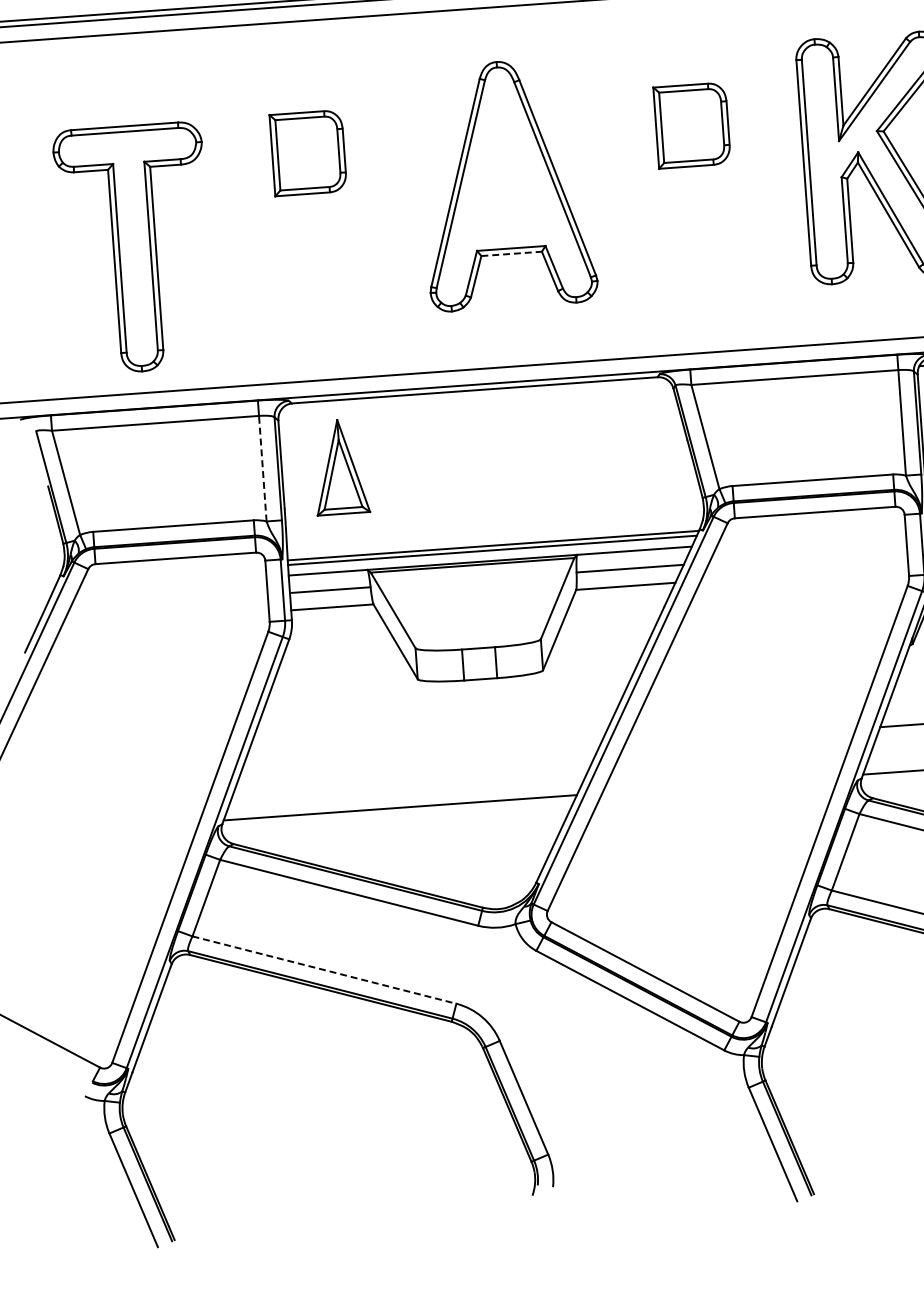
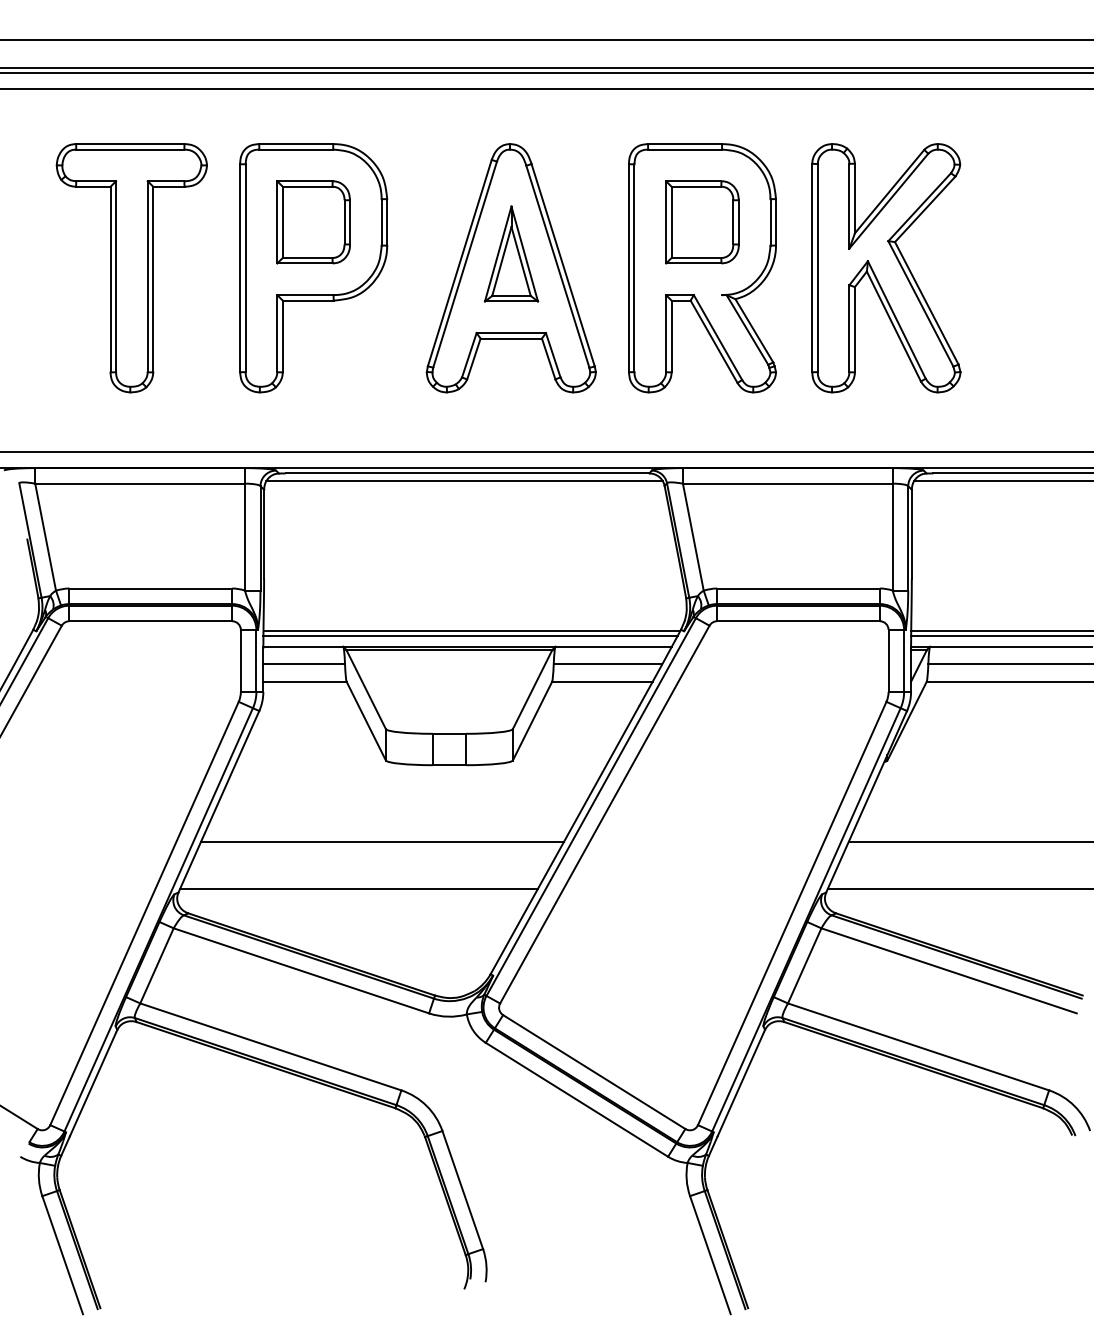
part: (695, 171) -> (702, 268), added
part: (311, 198) -> (313, 268), added
part: (134, 249) -> (131, 268), moved
line: (511, 253) -> (511, 338), dashed -> solid
line: (475, 398) -> (464, 481), added
part: (340, 466) -> (511, 253), moved
line: (262, 468) -> (244, 536), dashed -> solid
line: (419, 760) -> (381, 842), added
line: (324, 969) -> (270, 1046), dashed -> solid

